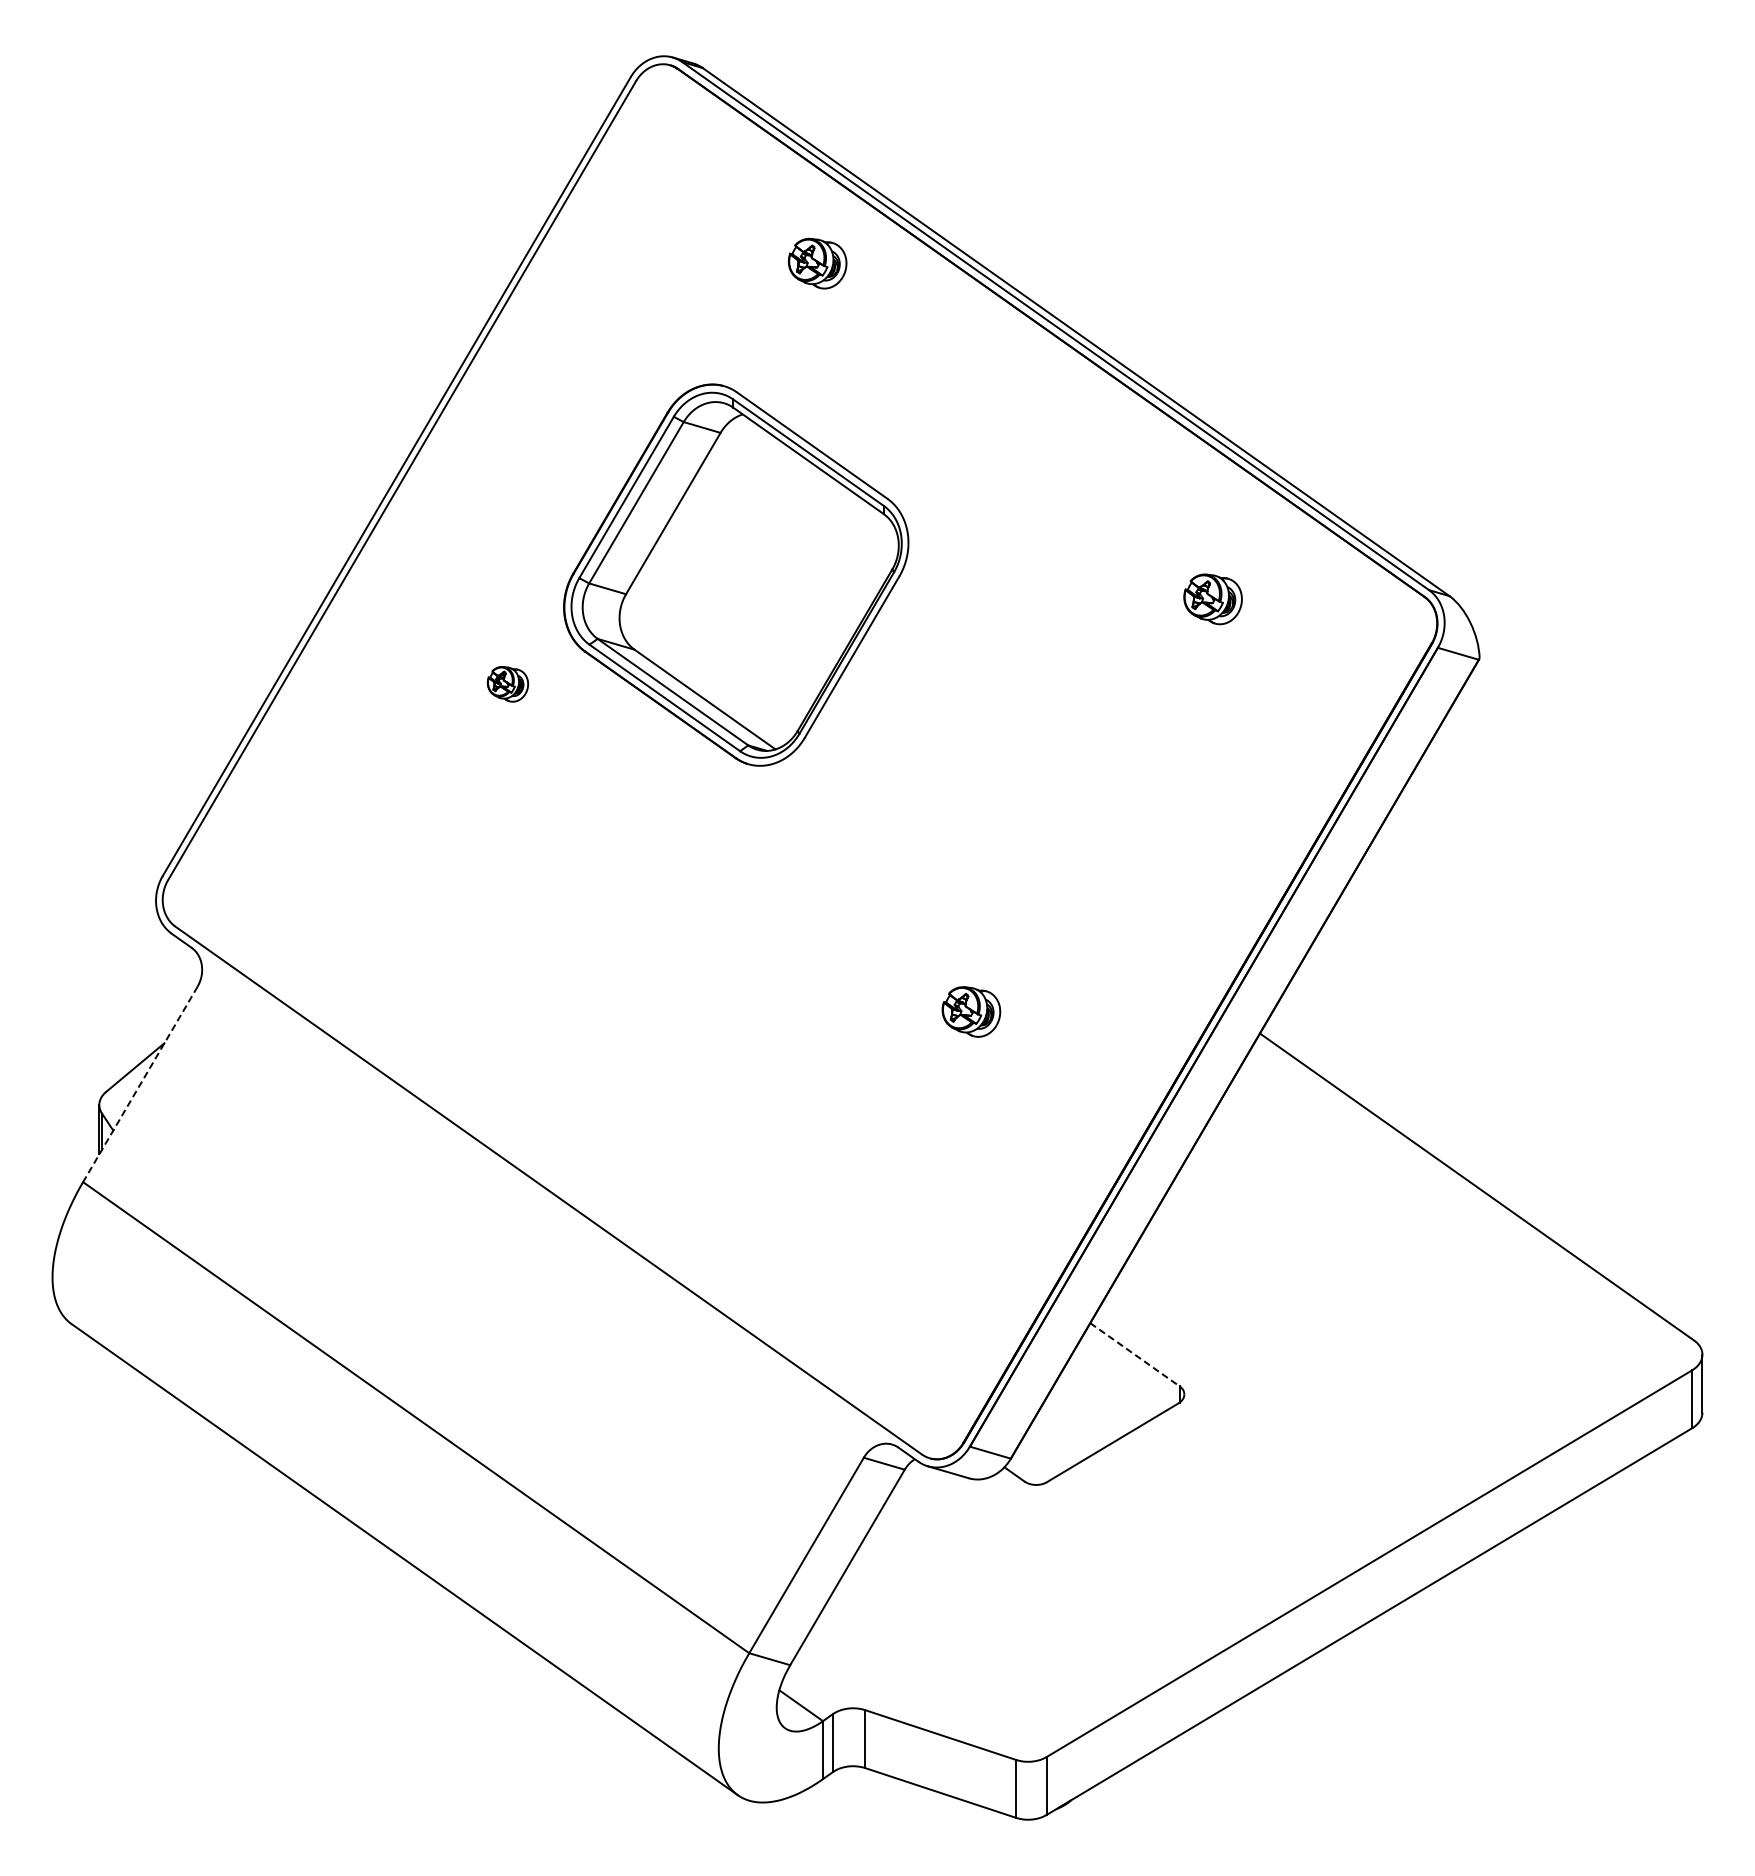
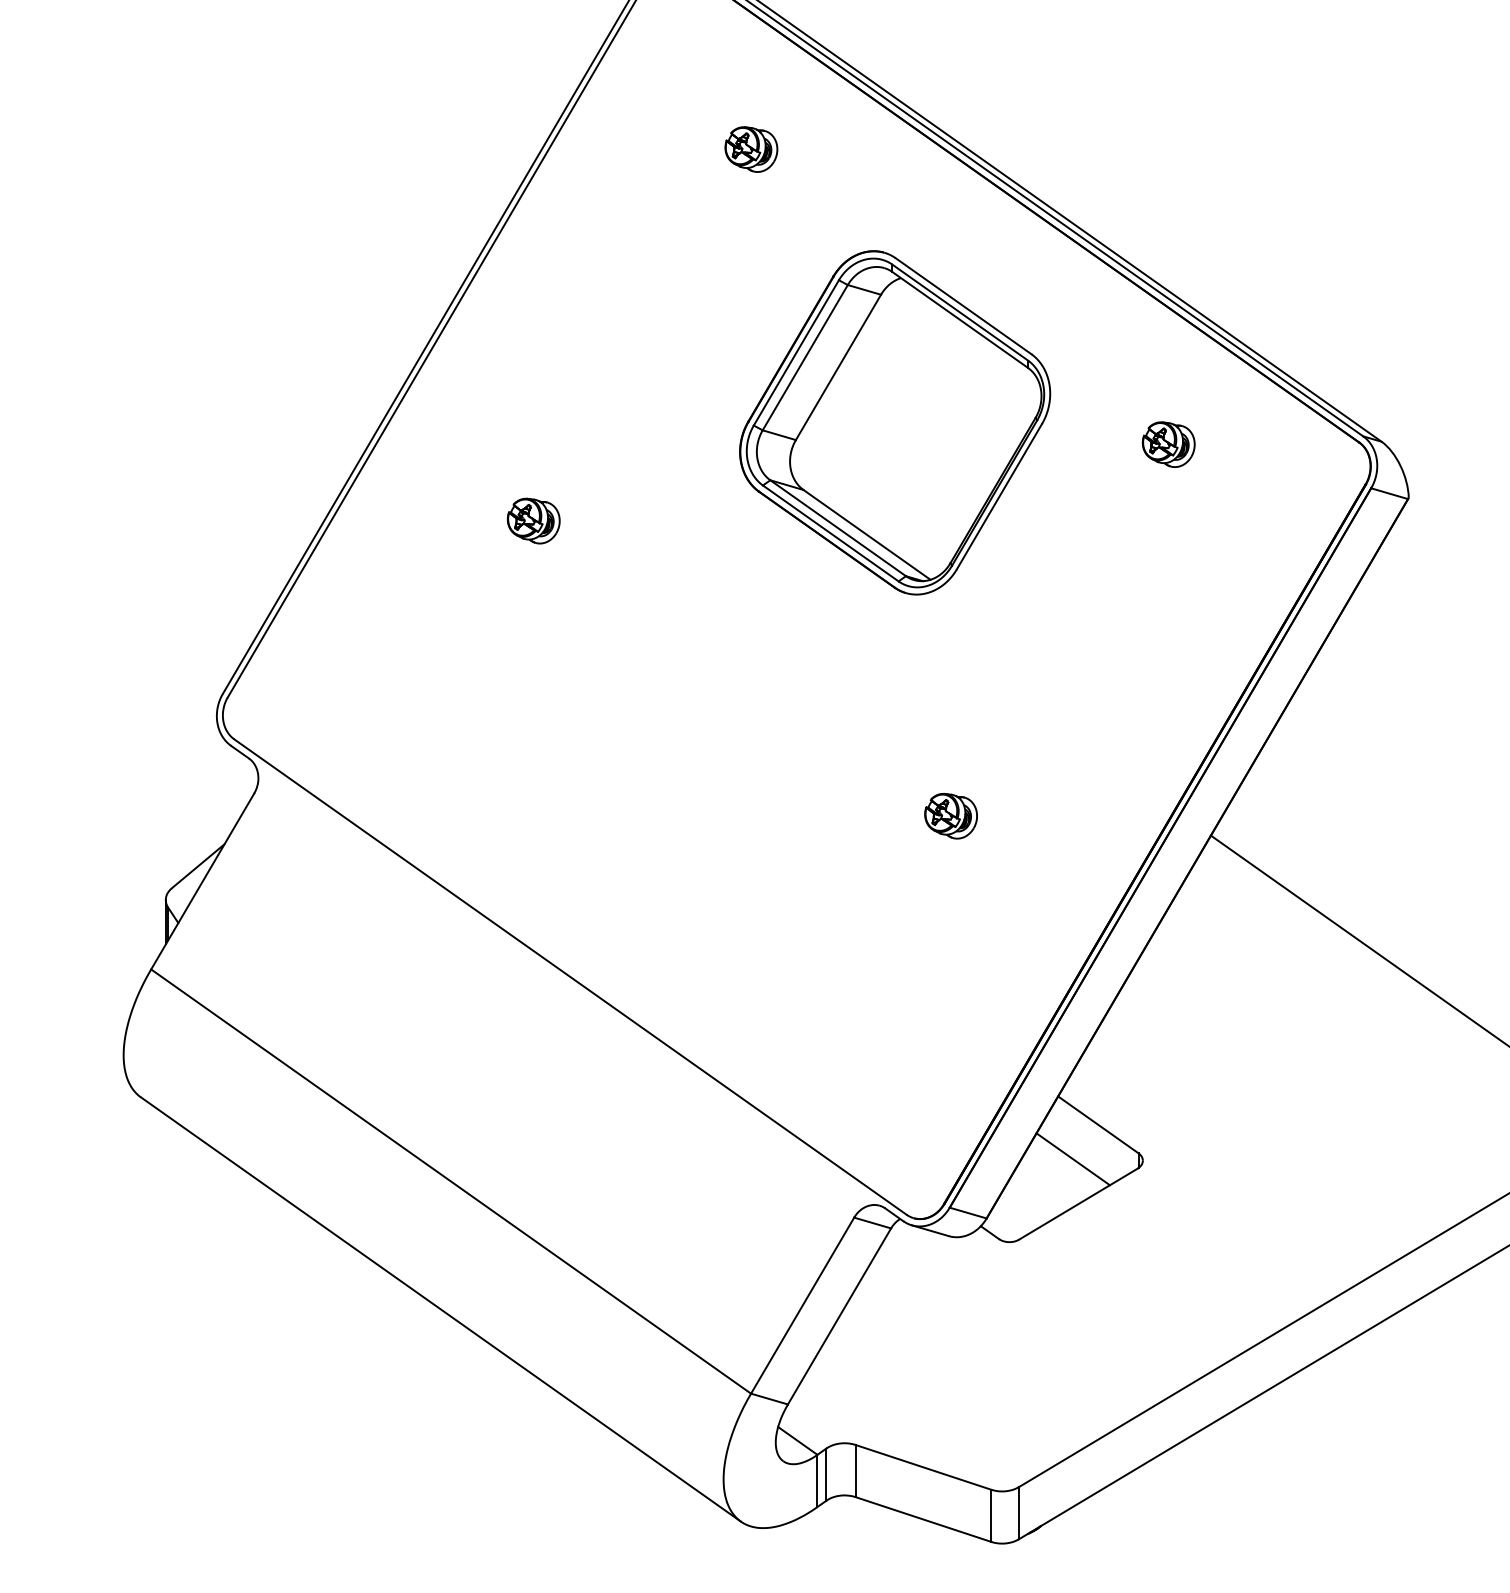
part: (817, 263) -> (751, 149), moved
part: (736, 574) -> (895, 422), moved
part: (507, 684) -> (533, 521), size x1.43
line: (140, 1084) -> (202, 881), dashed -> solid
line: (1134, 1354) -> (1097, 1124), dashed -> solid
line: (1106, 1392) -> (1072, 1158), added

